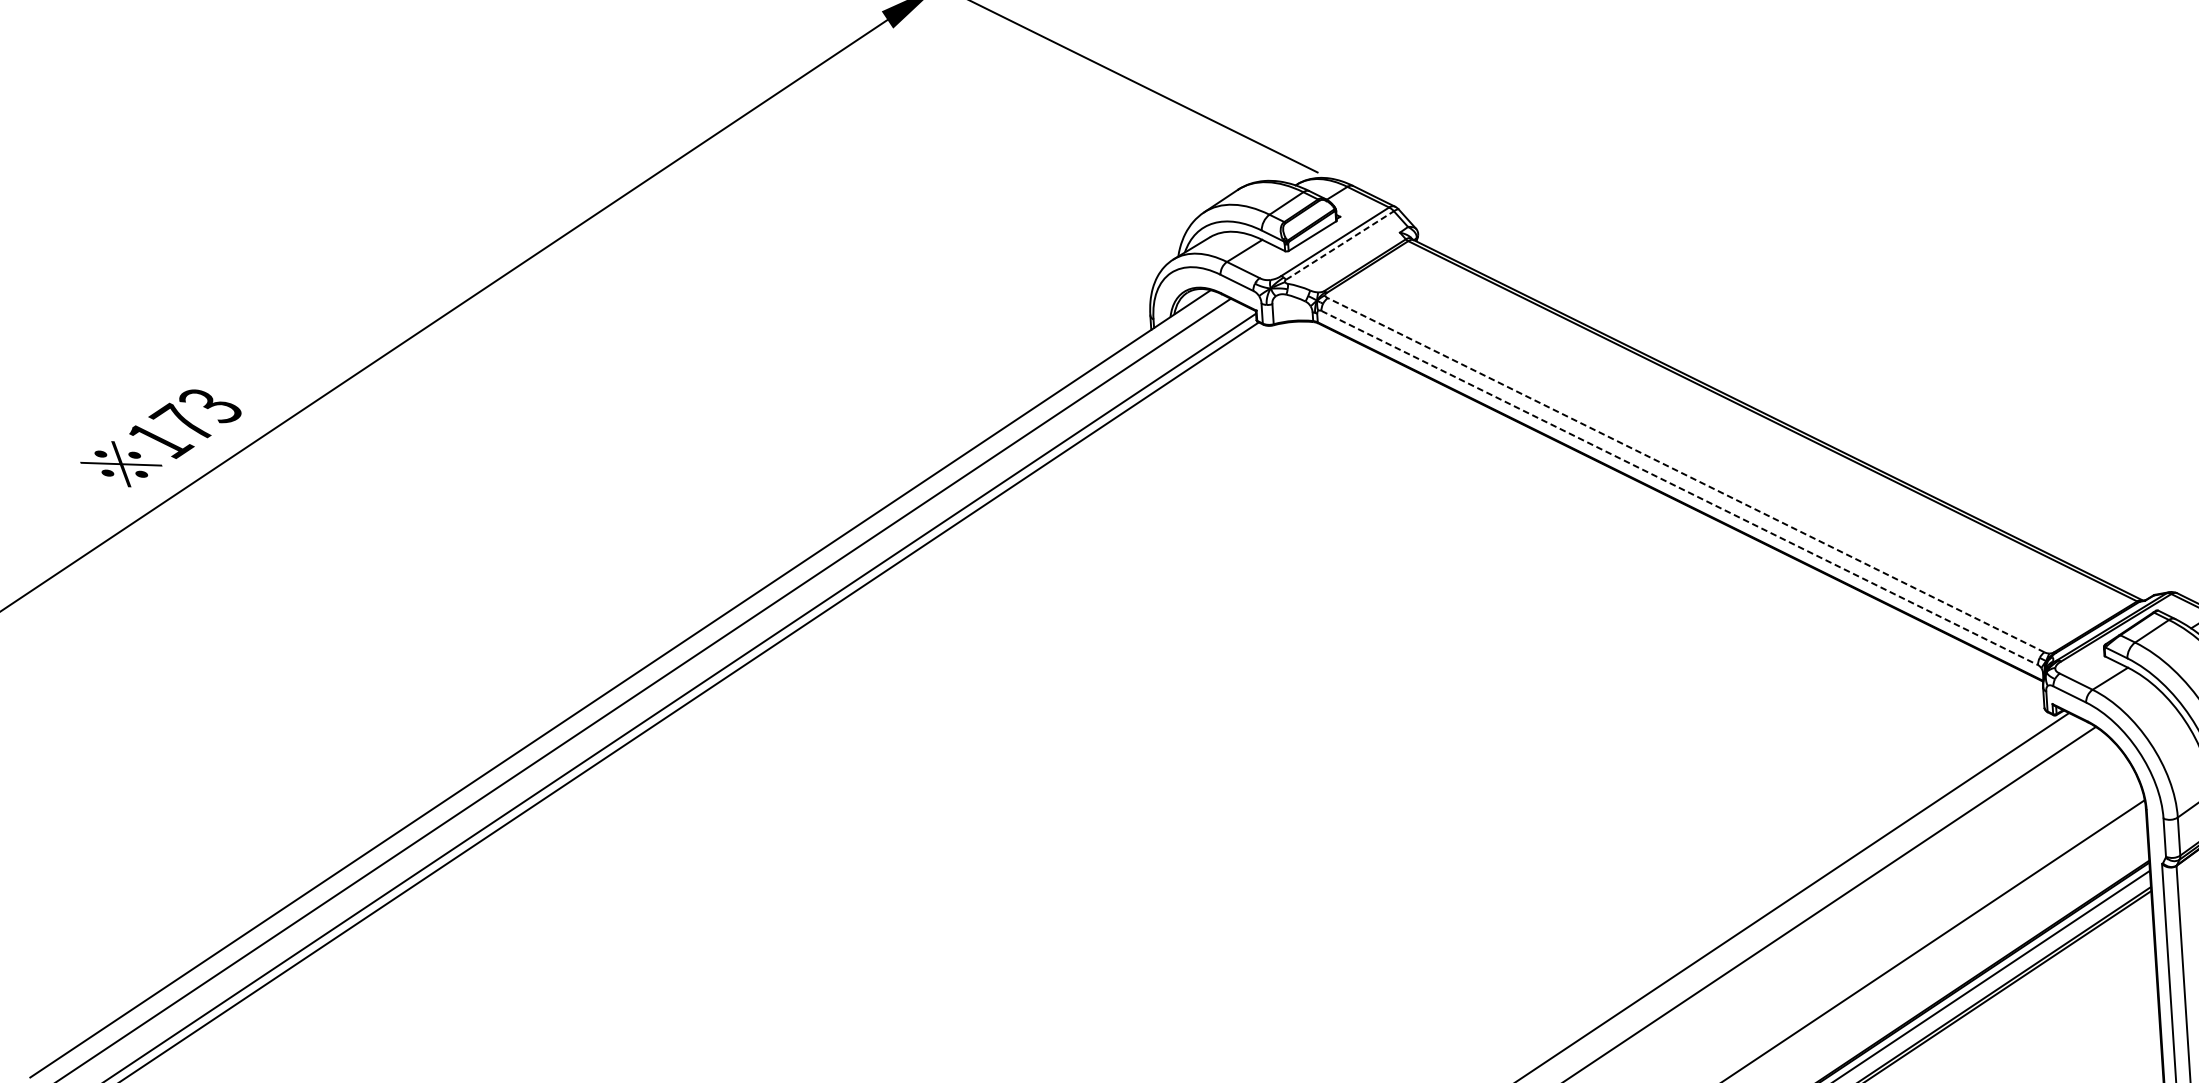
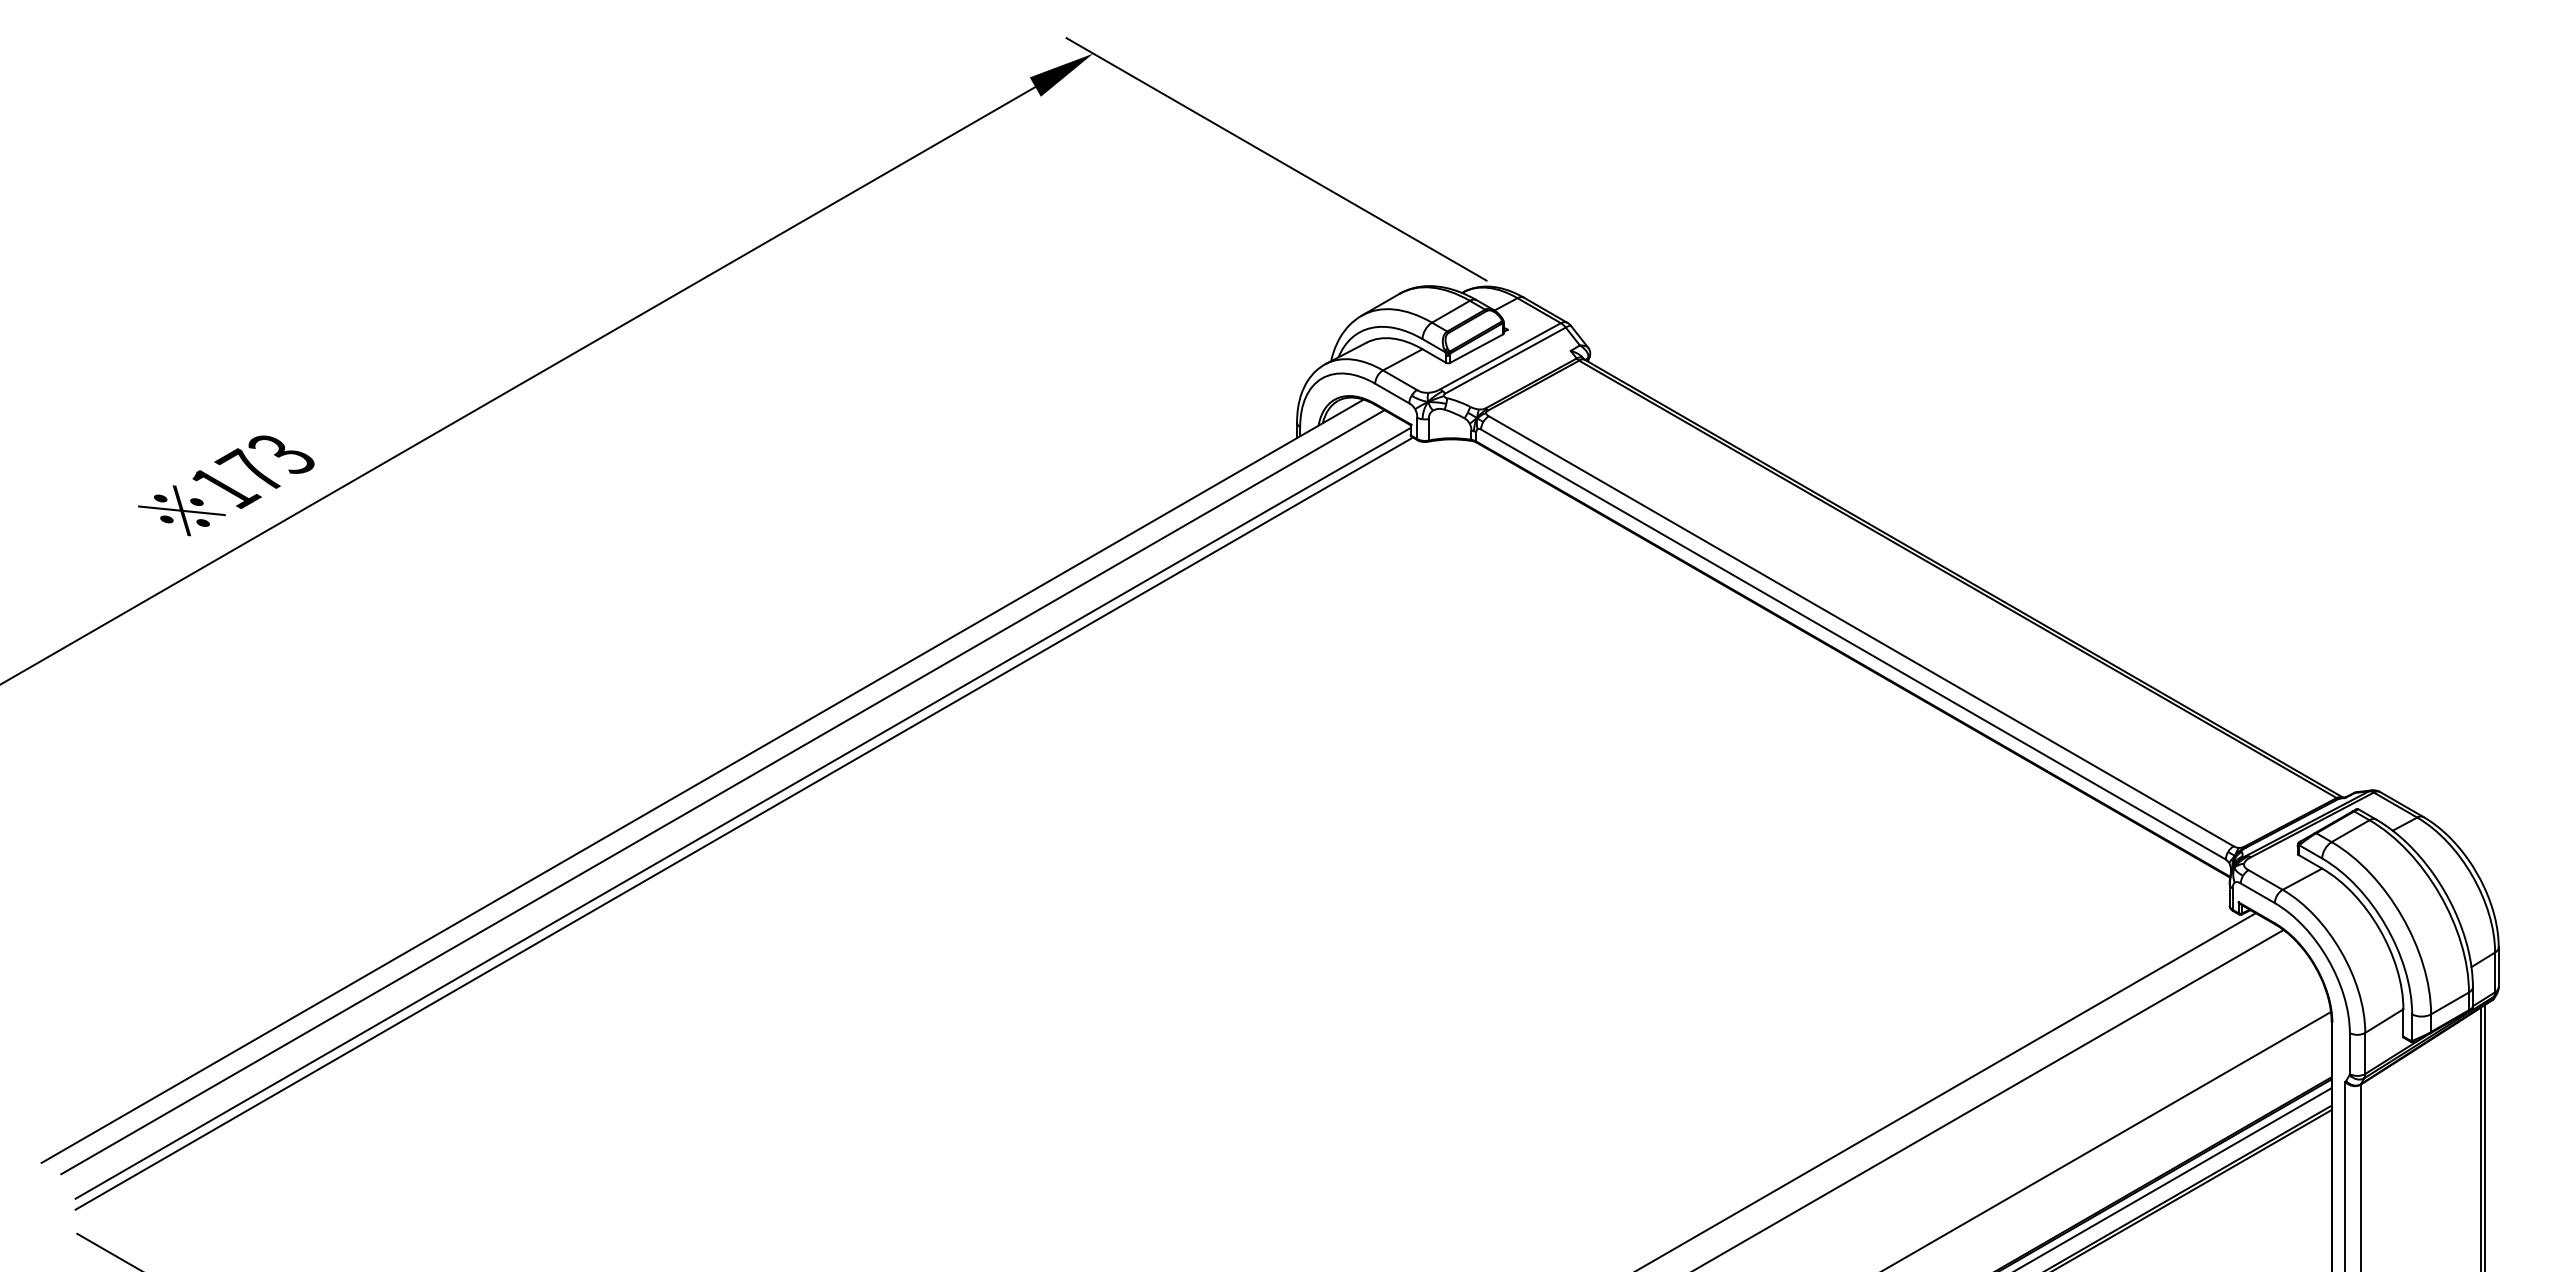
line: (1339, 245) -> (1505, 360), dashed -> solid
line: (1686, 475) -> (1861, 631), dashed -> solid
line: (1679, 487) -> (1853, 644), dashed -> solid

